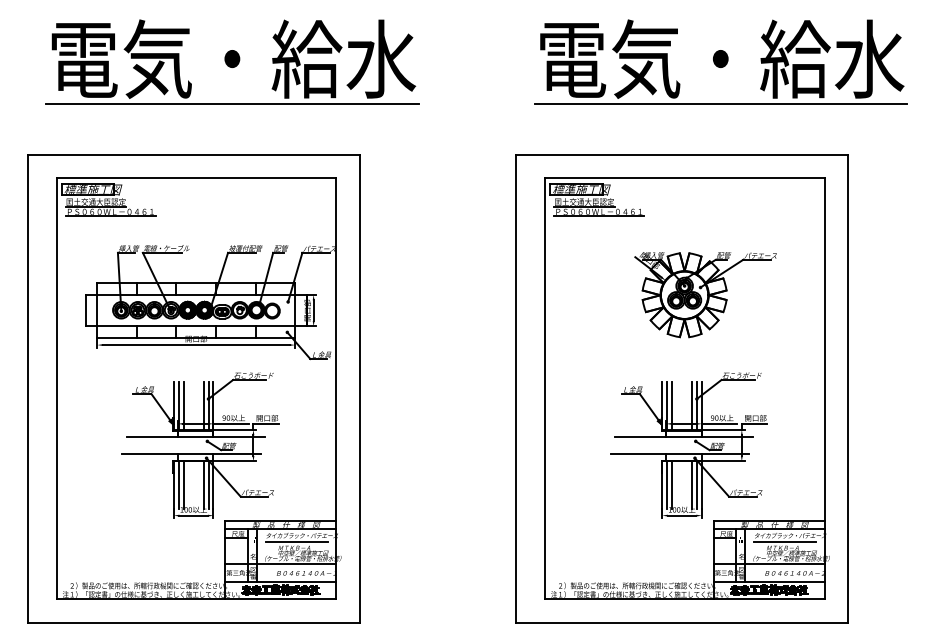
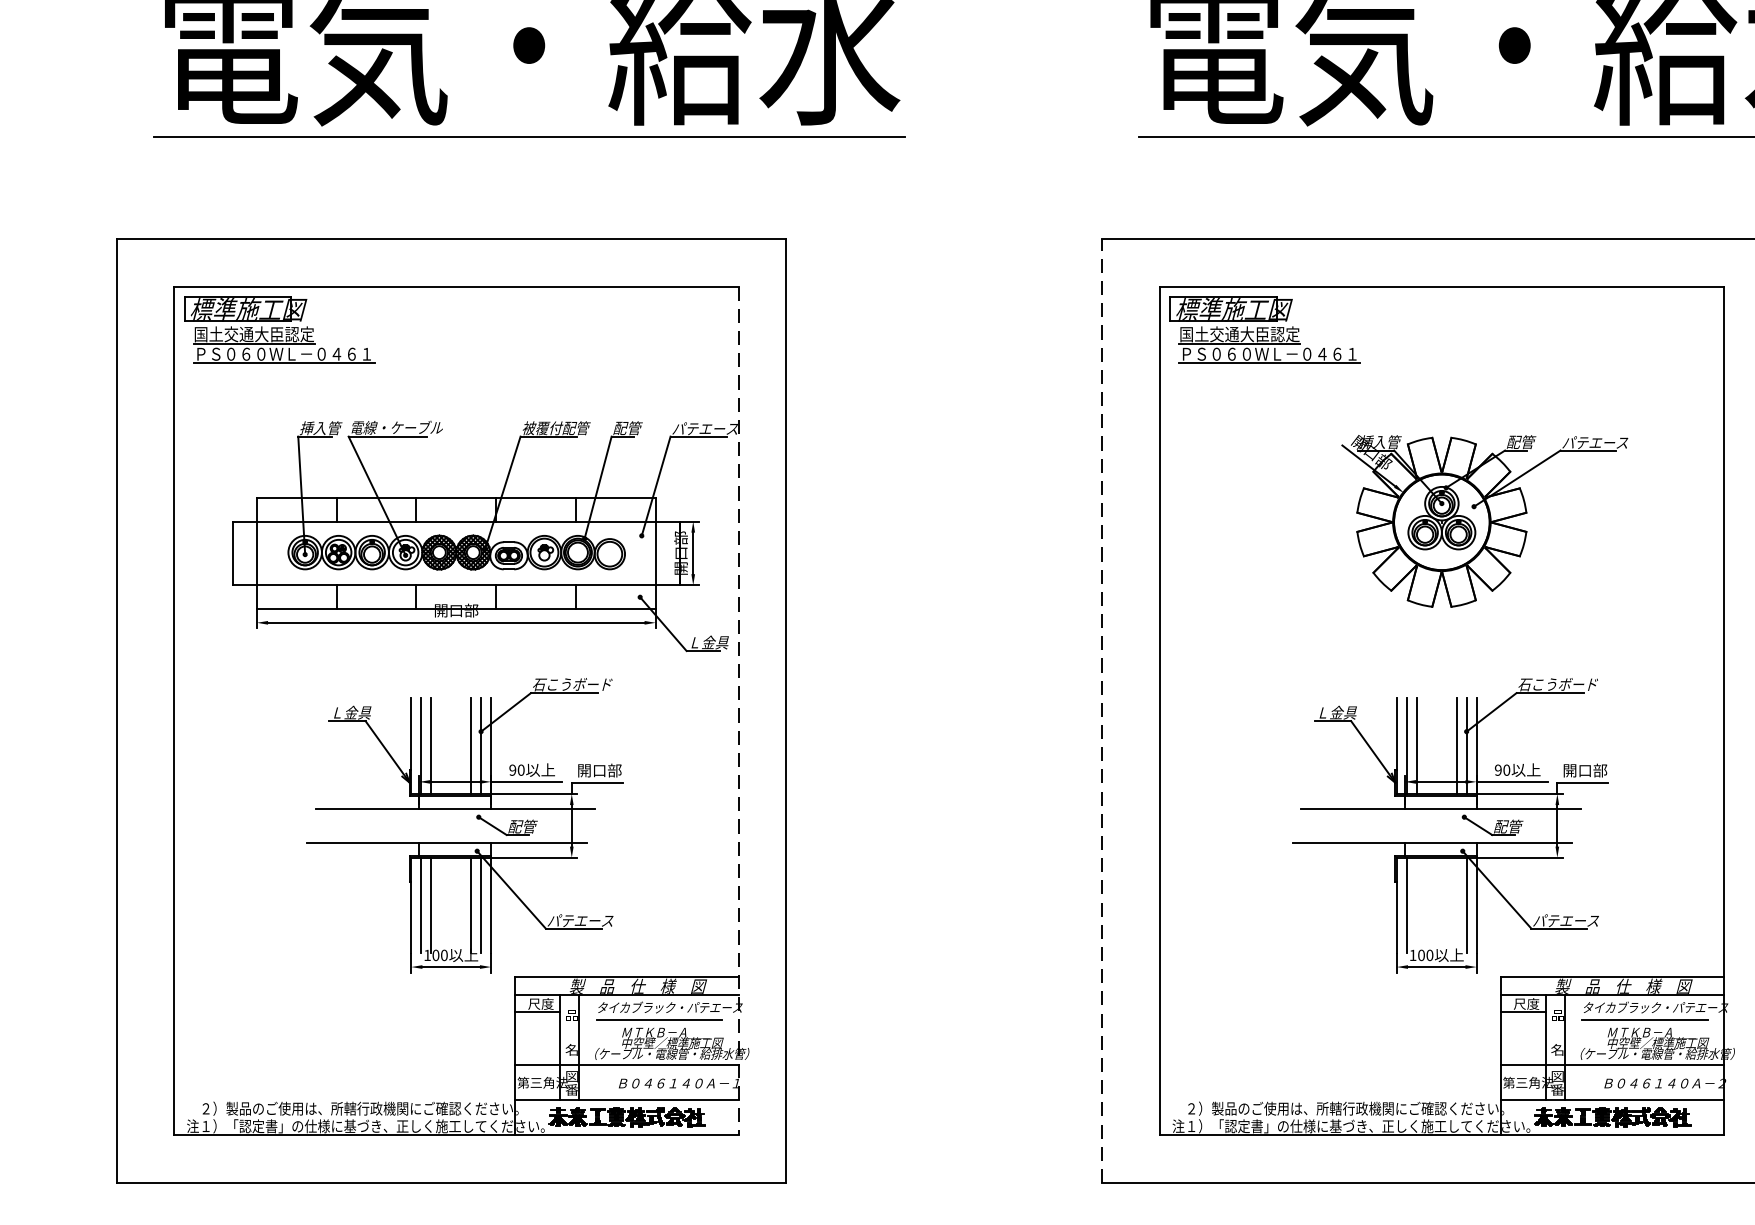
line: (516, 388) -> (1102, 710), solid -> dashed
line: (336, 389) -> (739, 712), solid -> dashed
line: (672, 484) -> (1417, 904), removed
line: (691, 484) -> (1455, 904), removed

